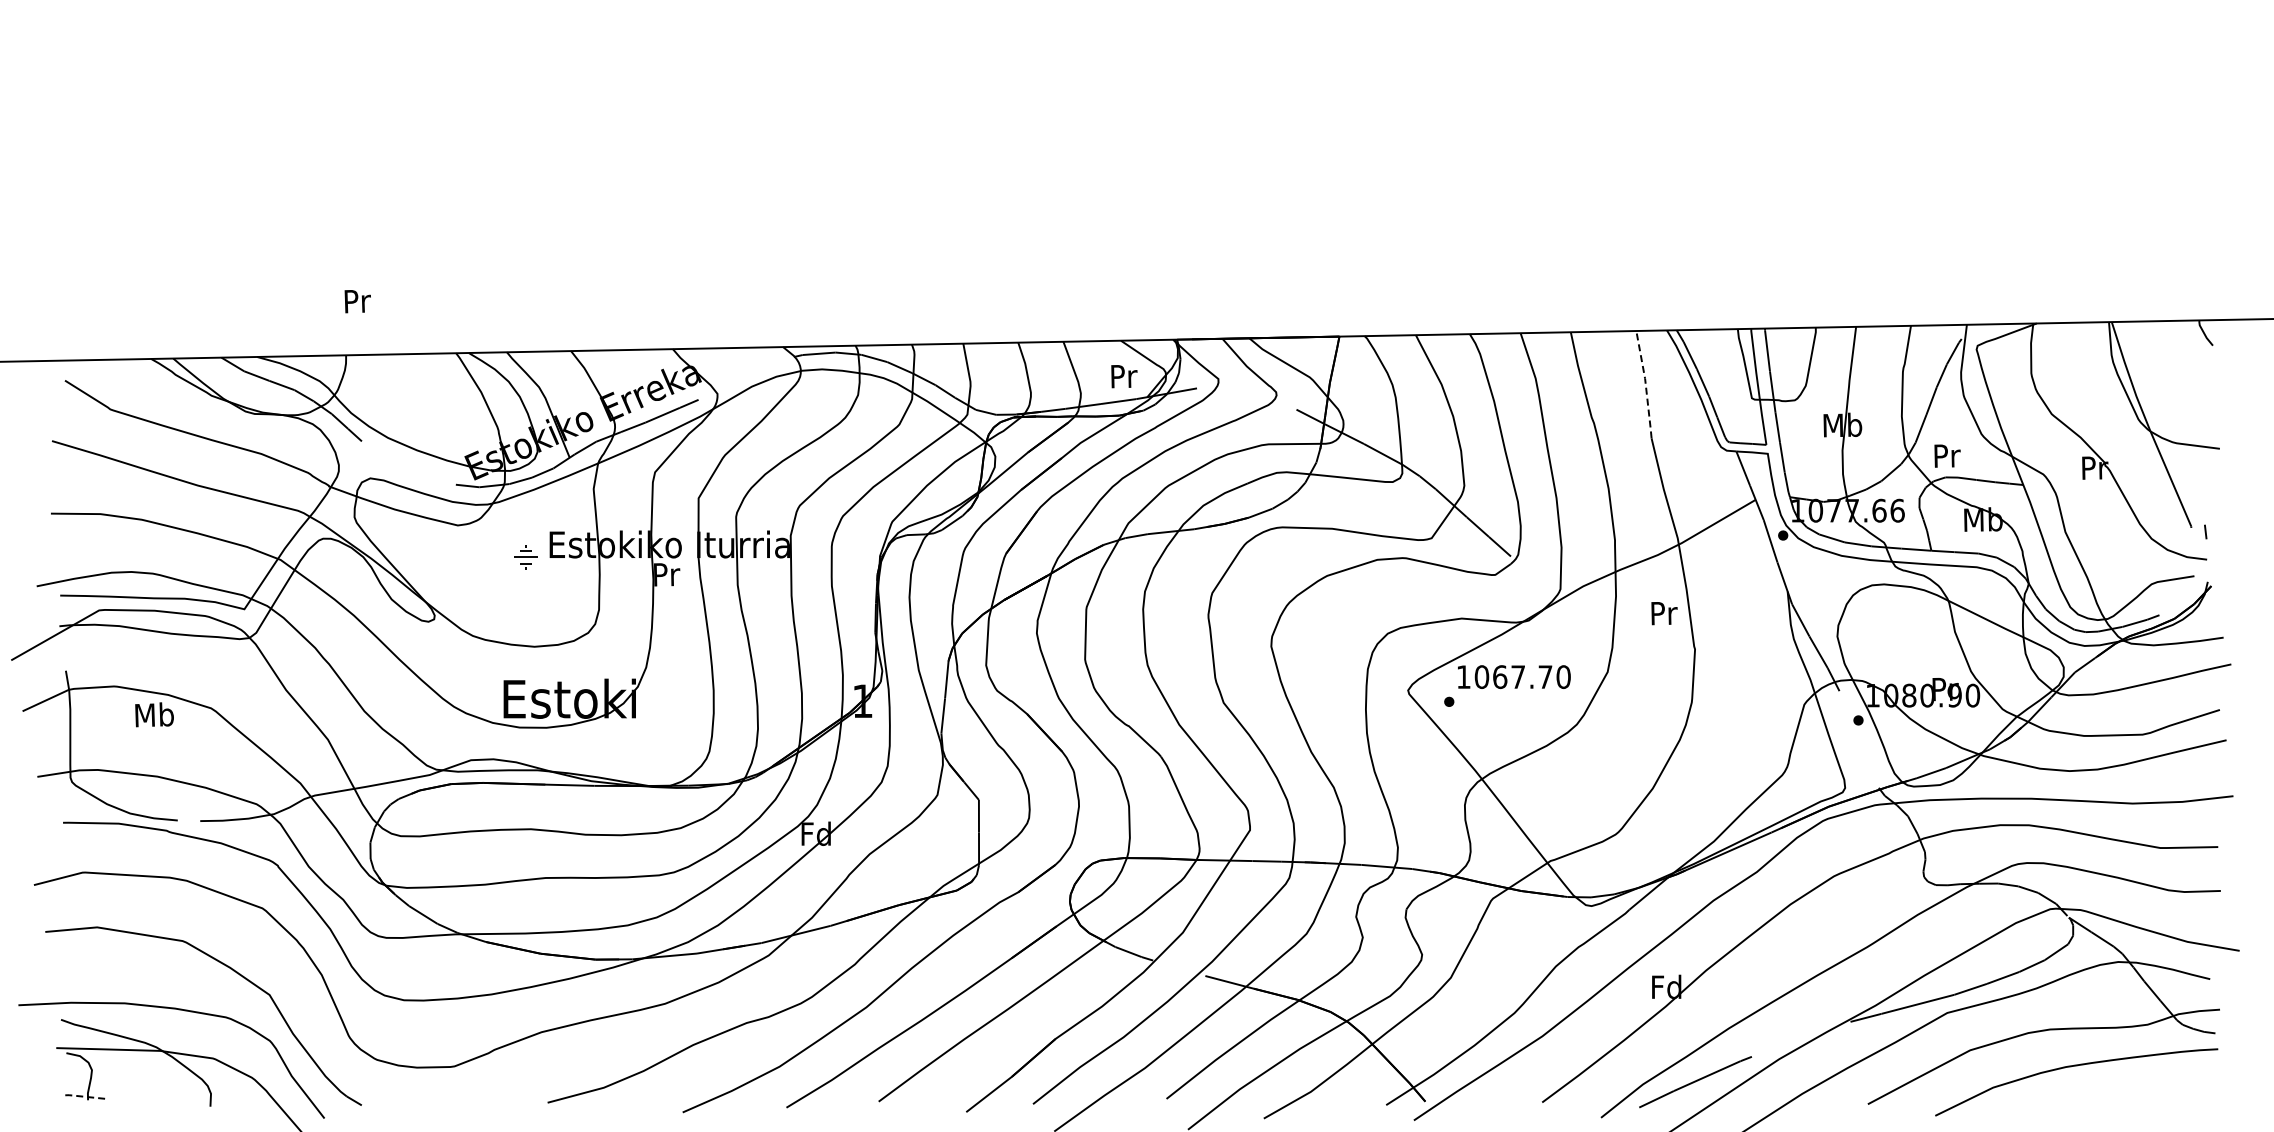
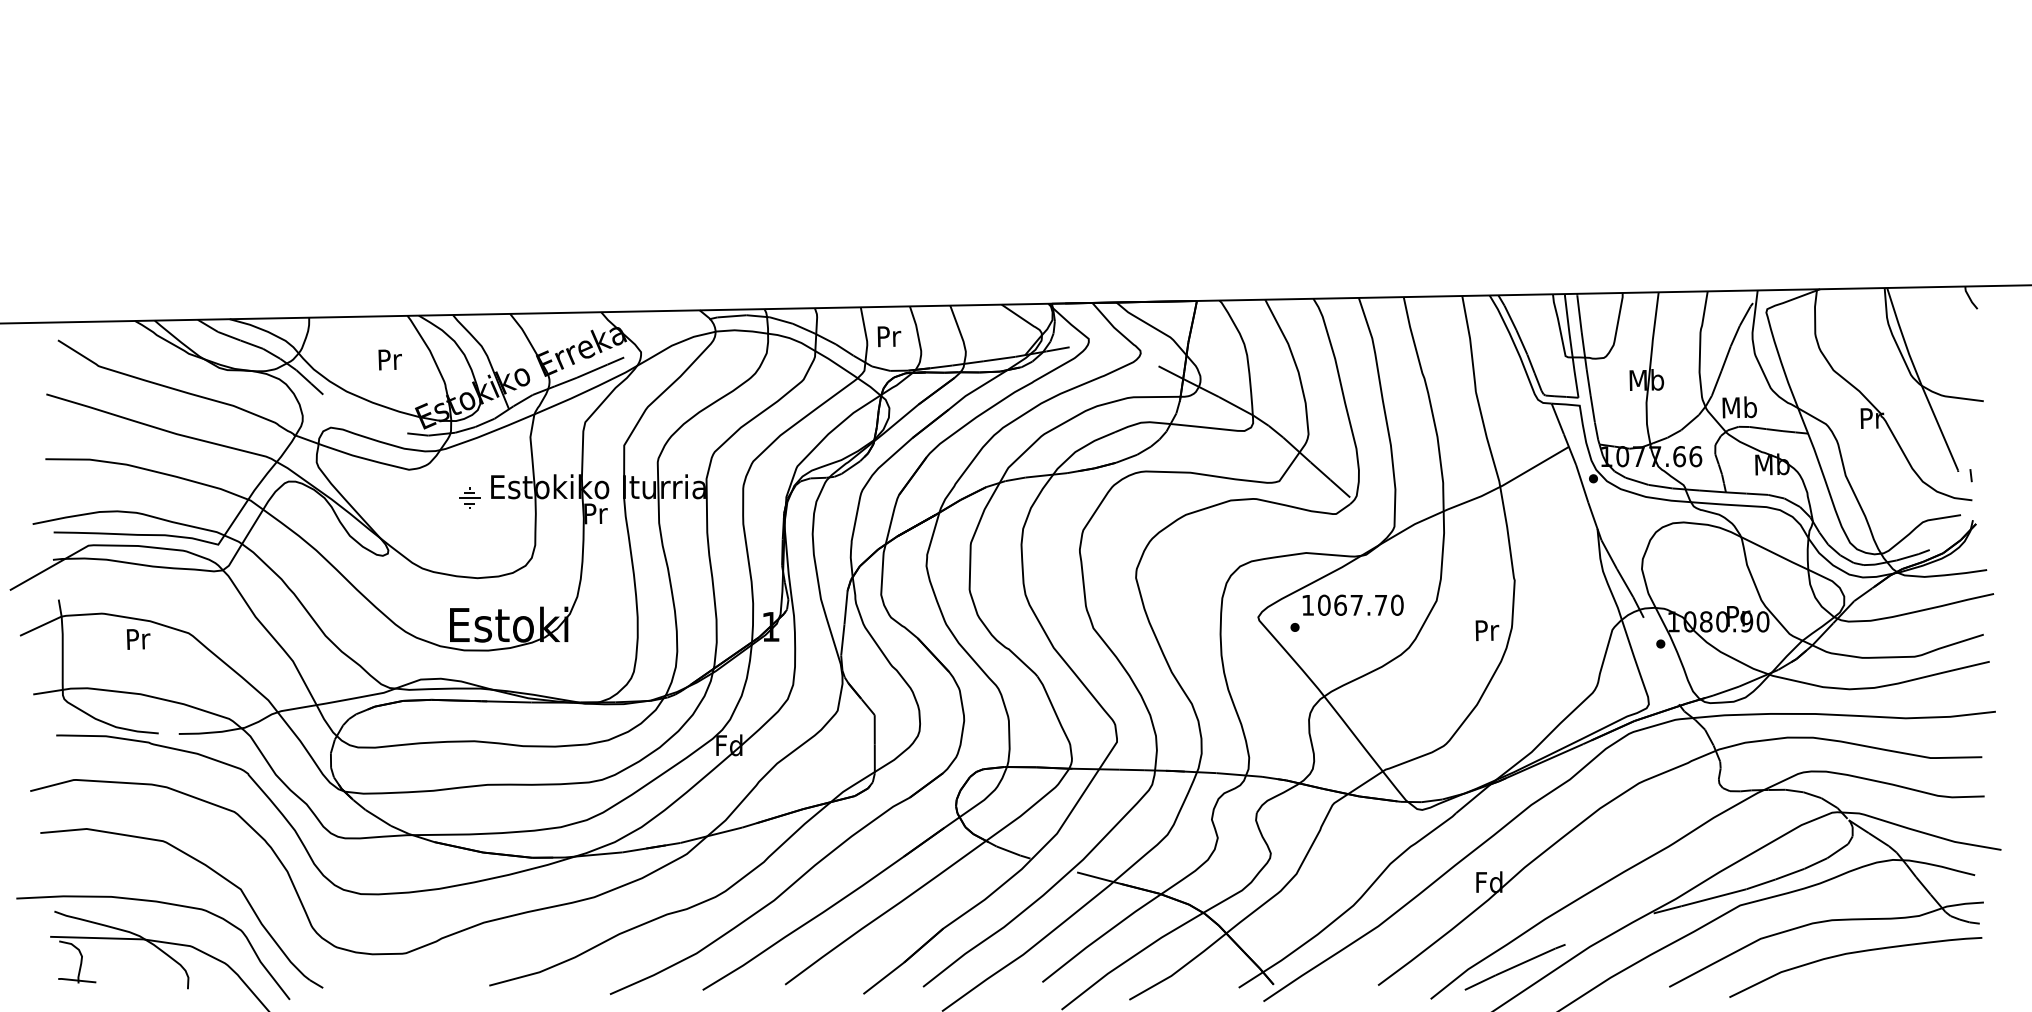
text: (357, 301) -> (389, 359), moved
text: (1124, 376) -> (889, 336), moved
line: (1645, 384) -> (1470, 343), dashed -> solid
text: (1946, 455) -> (1739, 407), Pr -> Mb
text: (1664, 613) -> (1487, 630), moved
text: (154, 714) -> (137, 638), Mb -> Pr
line: (86, 1096) -> (77, 980), dashed -> solid

